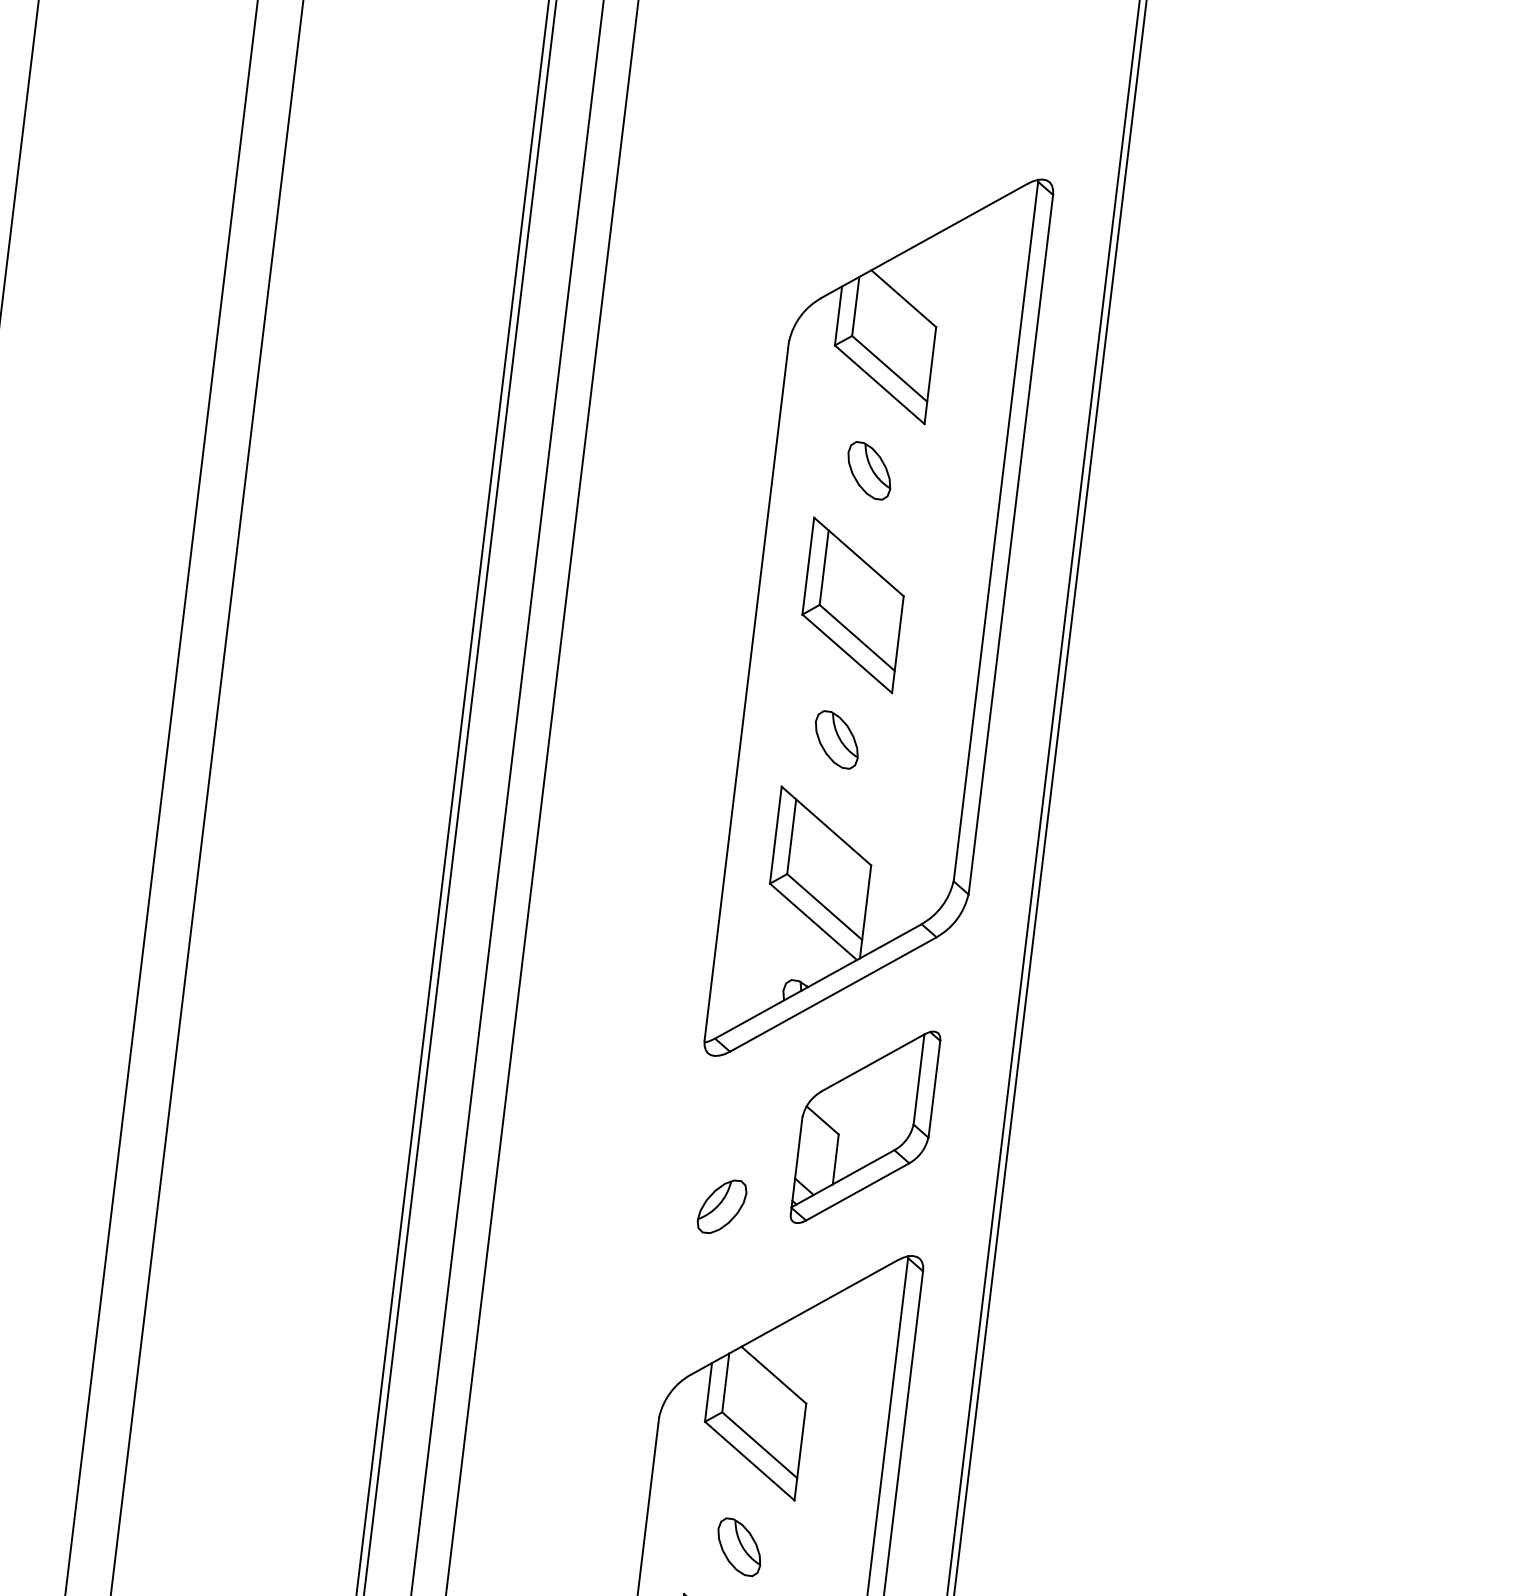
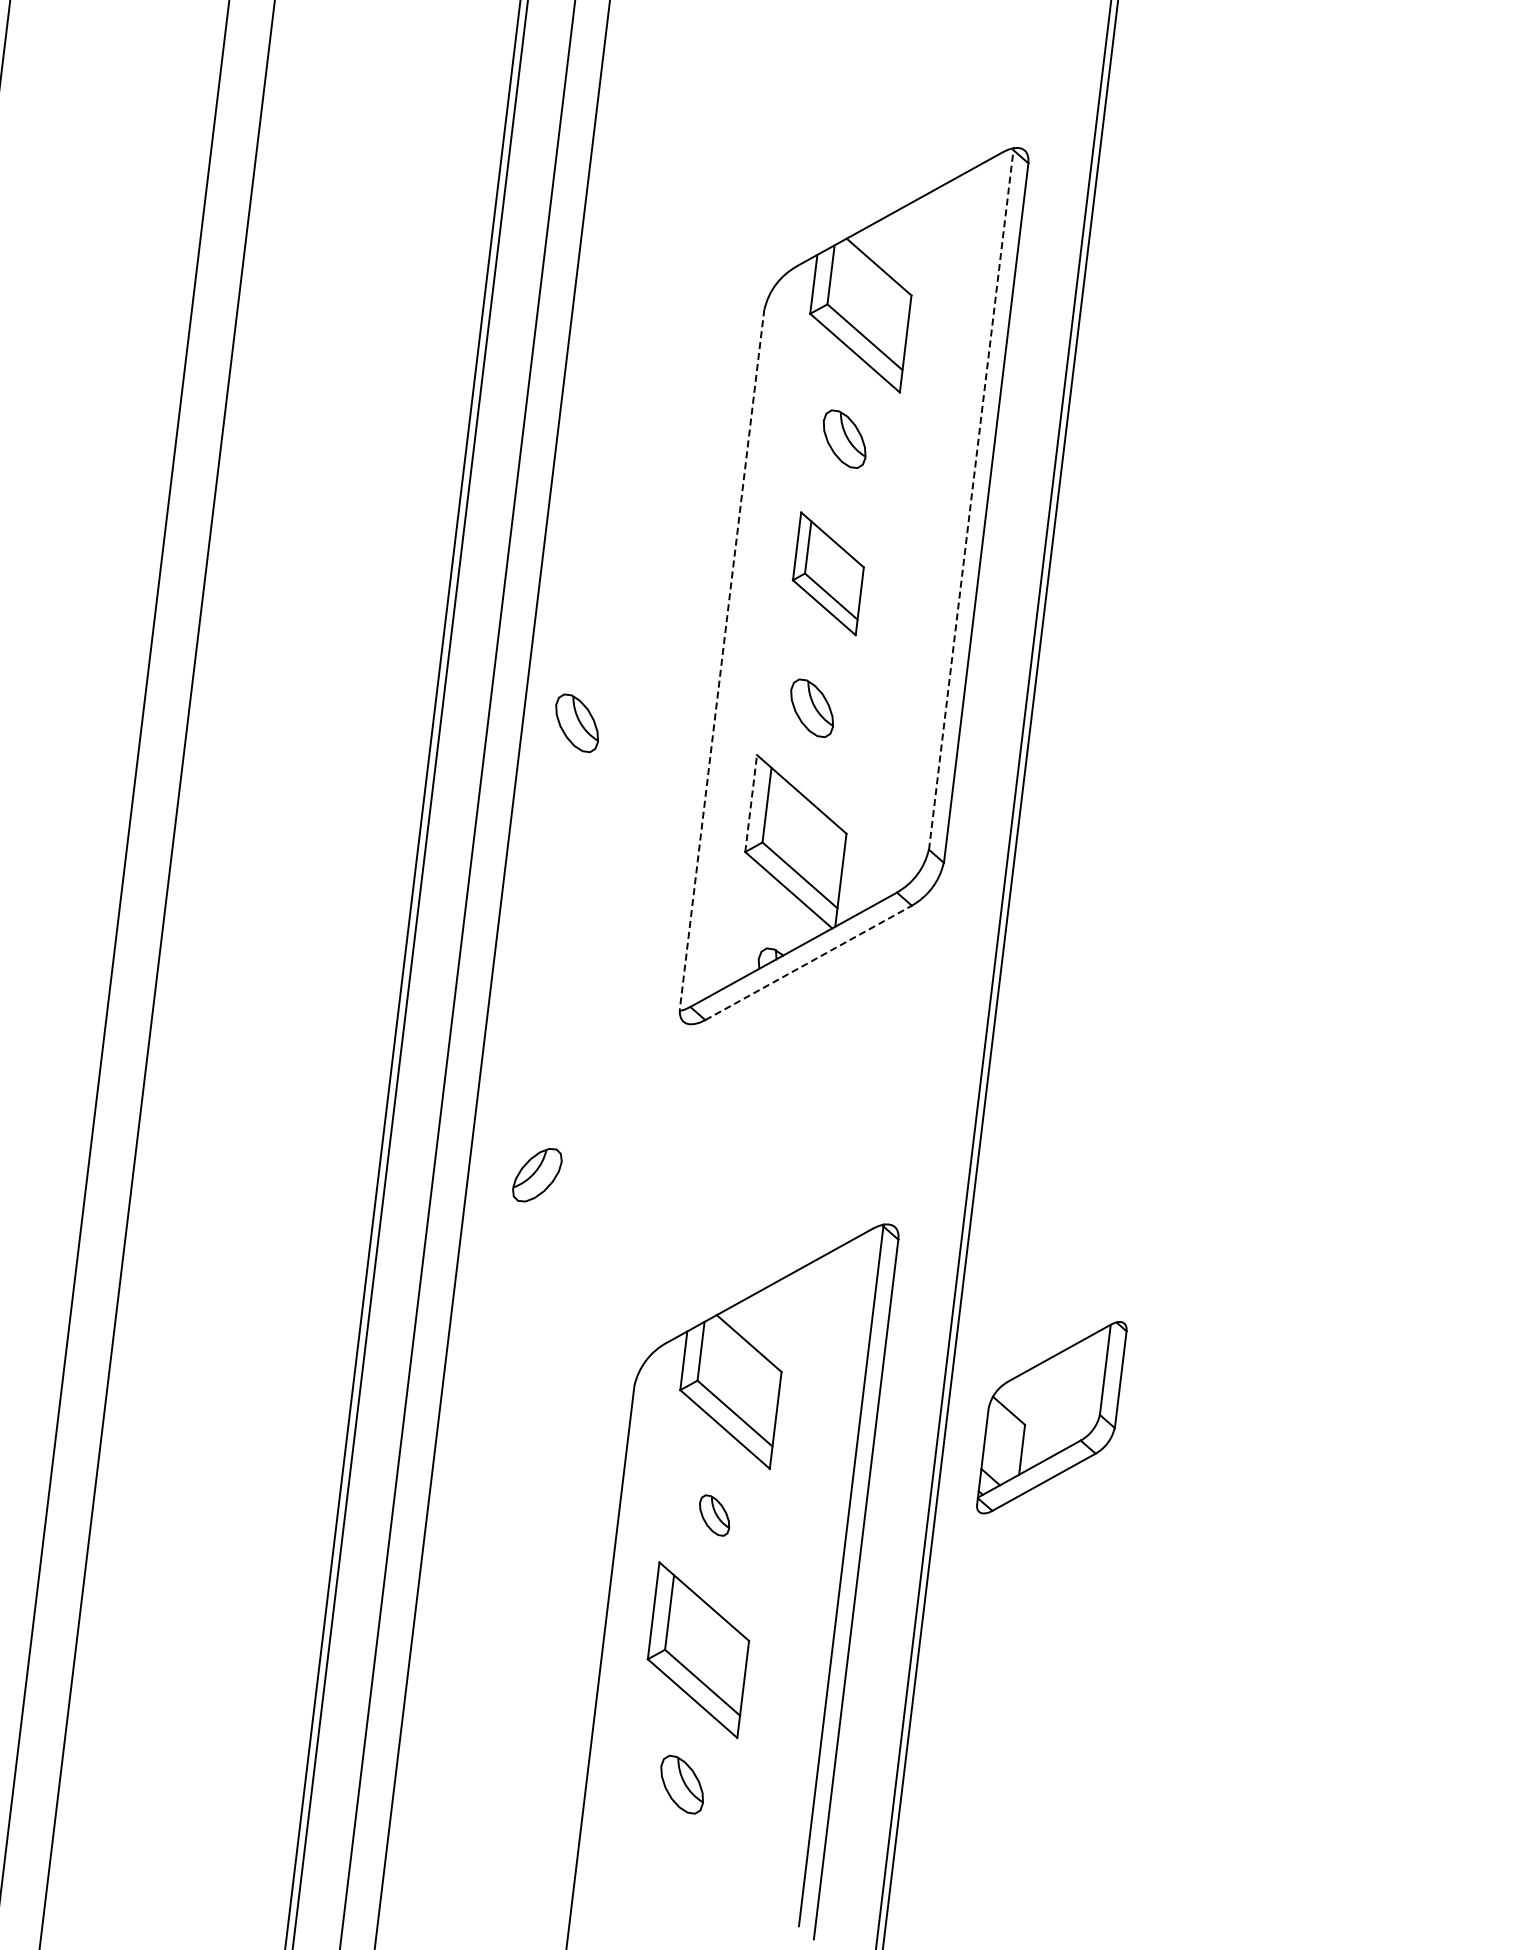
line: (996, 531) -> (971, 499), solid -> dashed
part: (853, 605) -> (828, 573), size x0.7
line: (747, 691) -> (722, 659), solid -> dashed
part: (601, 755) -> (576, 723), added
line: (776, 835) -> (751, 803), solid -> dashed
line: (834, 994) -> (809, 962), solid -> dashed
part: (865, 1127) -> (1051, 1417), moved
part: (722, 1207) -> (537, 1175), moved
part: (739, 1547) -> (714, 1515), size x0.7

